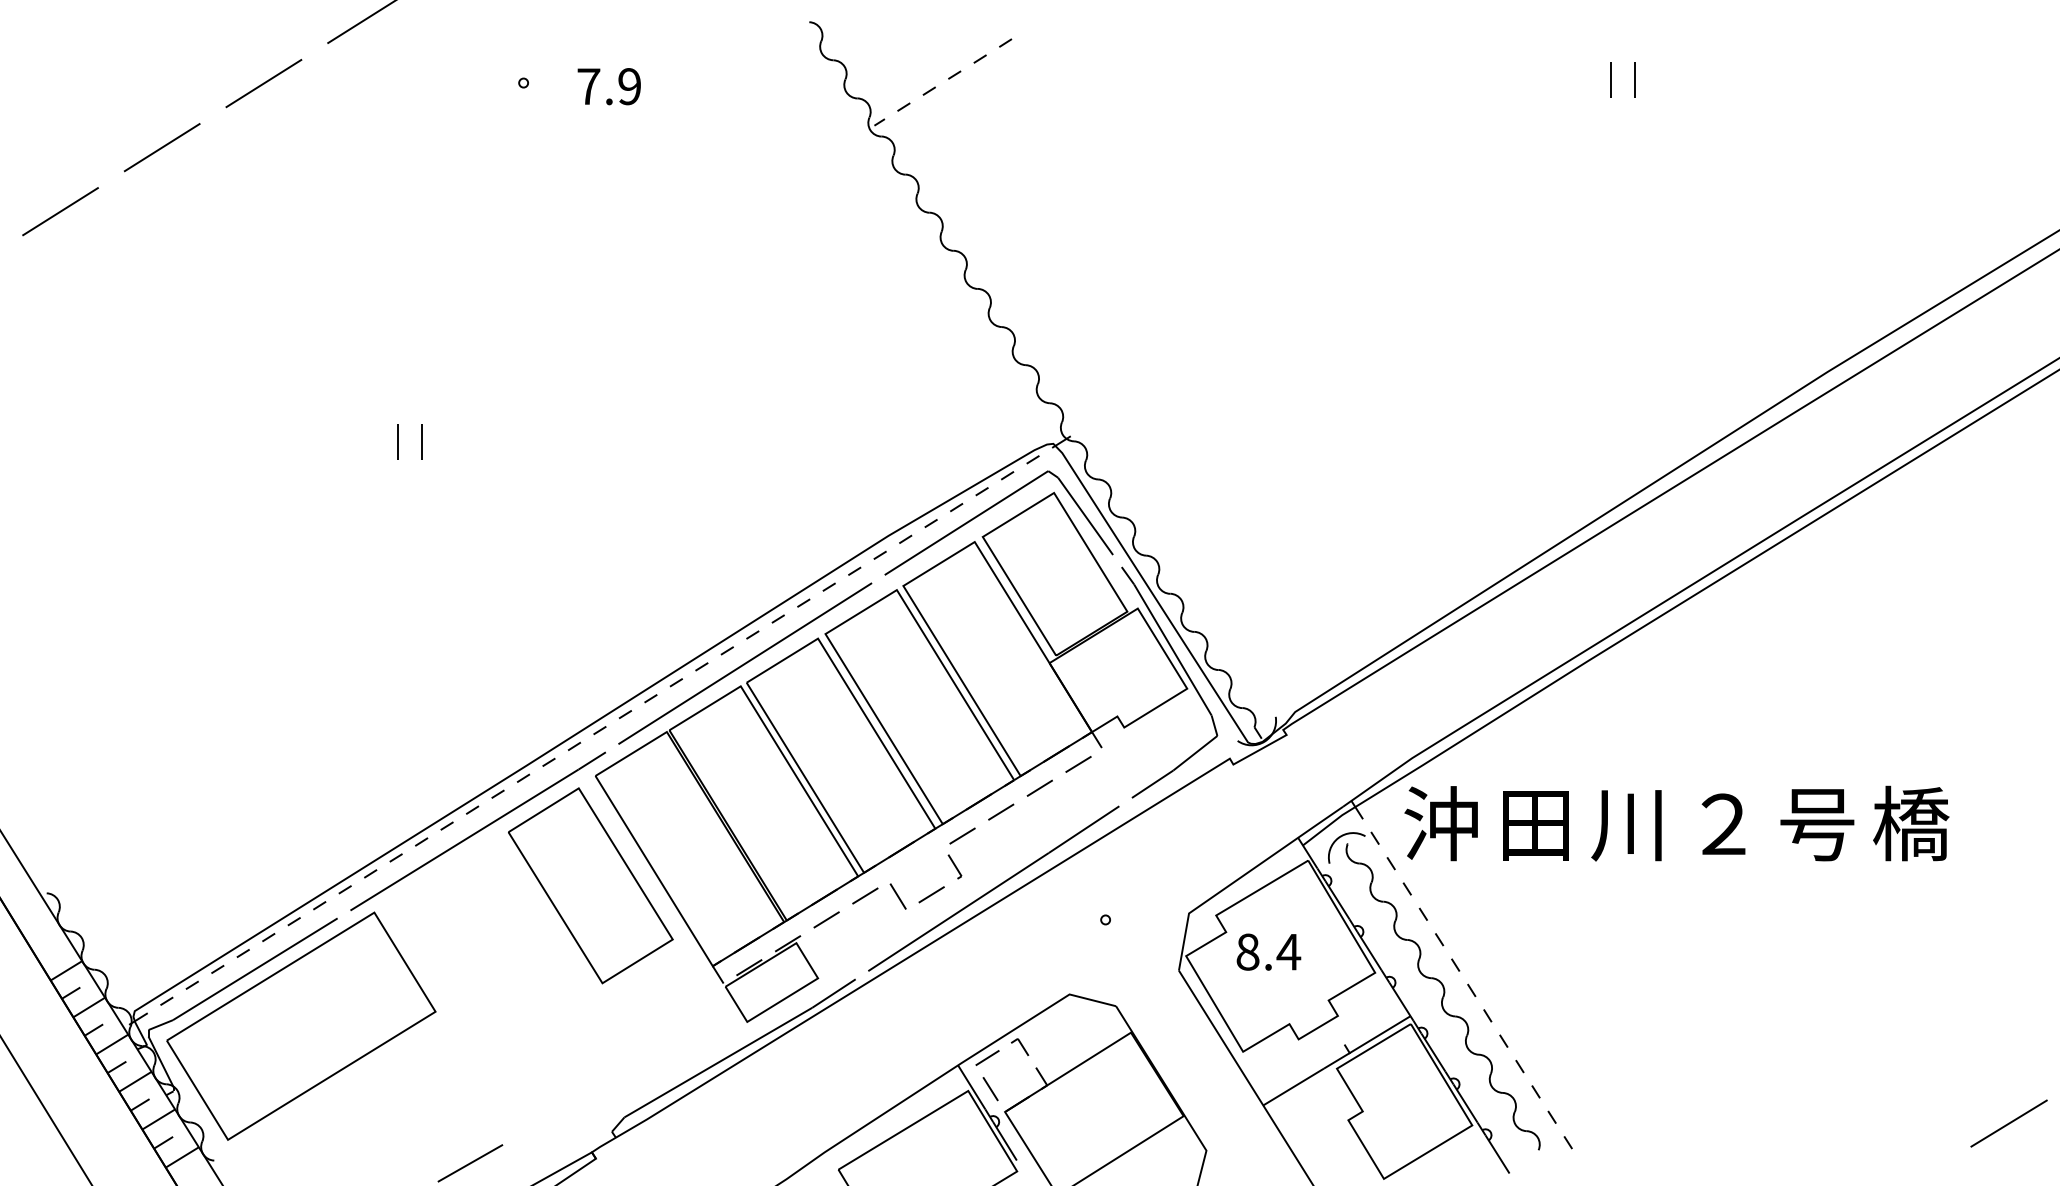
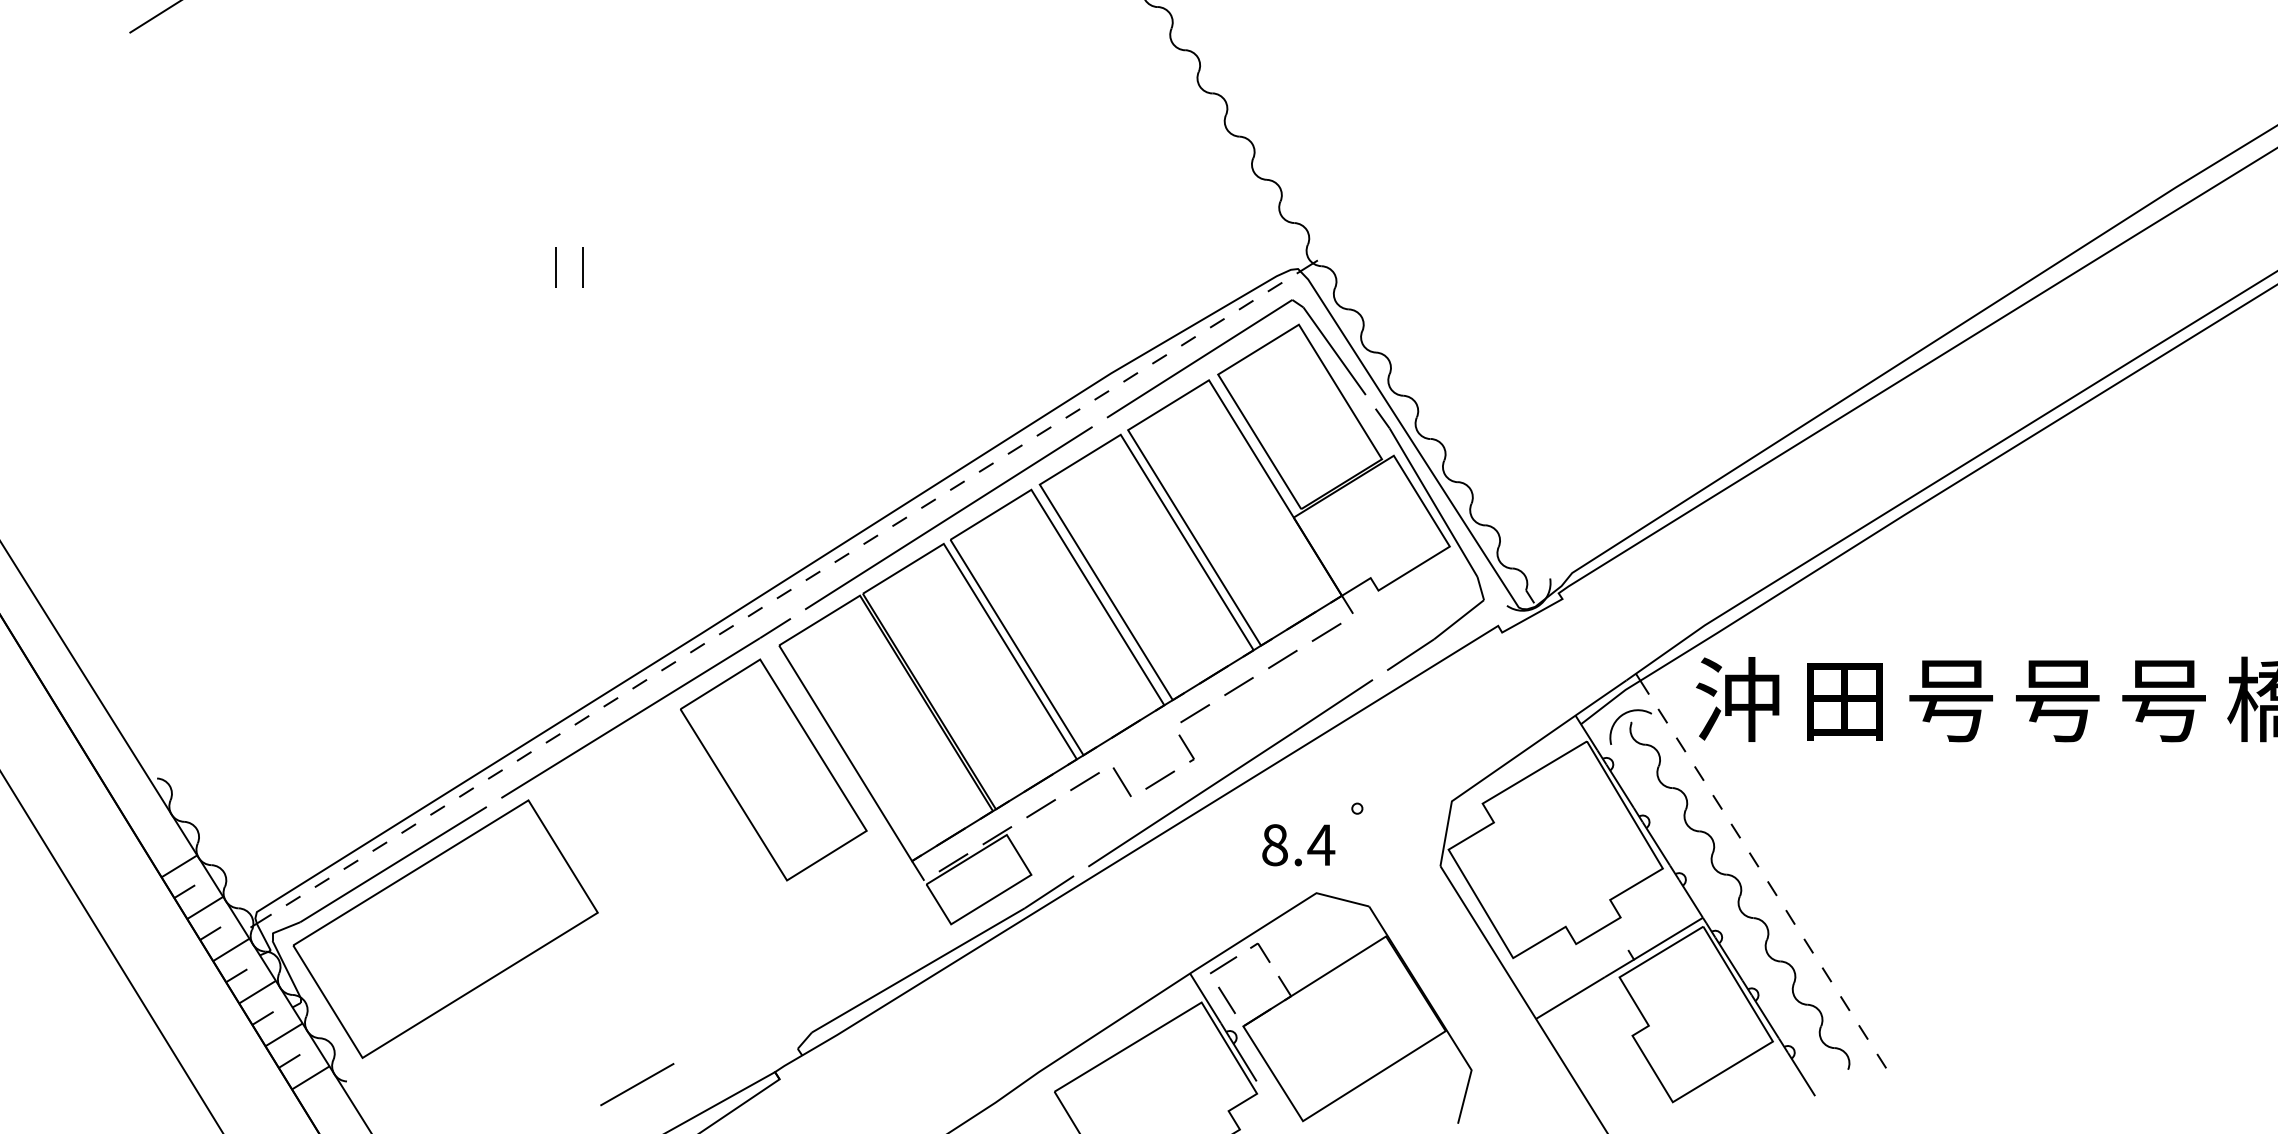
text: (1628, 825) -> (1950, 701), 川 -> 号
text: (1723, 825) -> (2057, 701), ２ -> 号
text: (1268, 951) -> (1298, 844), moved

